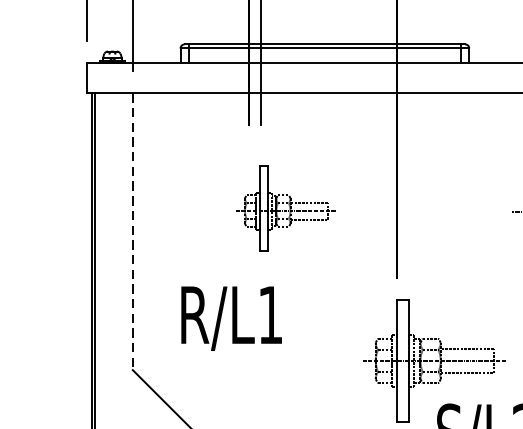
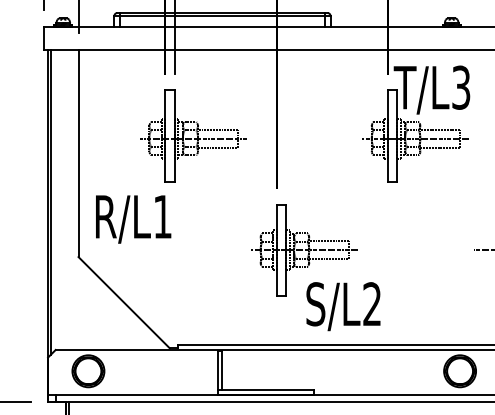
part: (286, 207) -> (193, 135), size x1.43
line: (132, 231) -> (78, 153), dashed -> solid
text: (231, 318) -> (133, 219), moved

